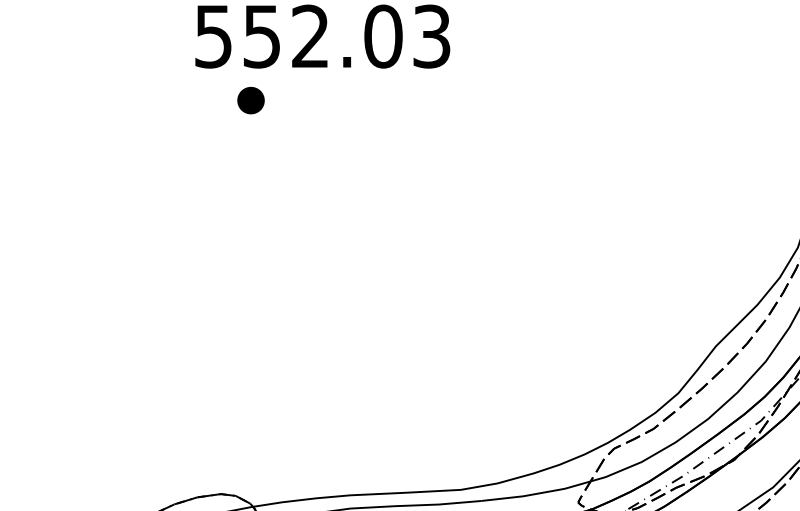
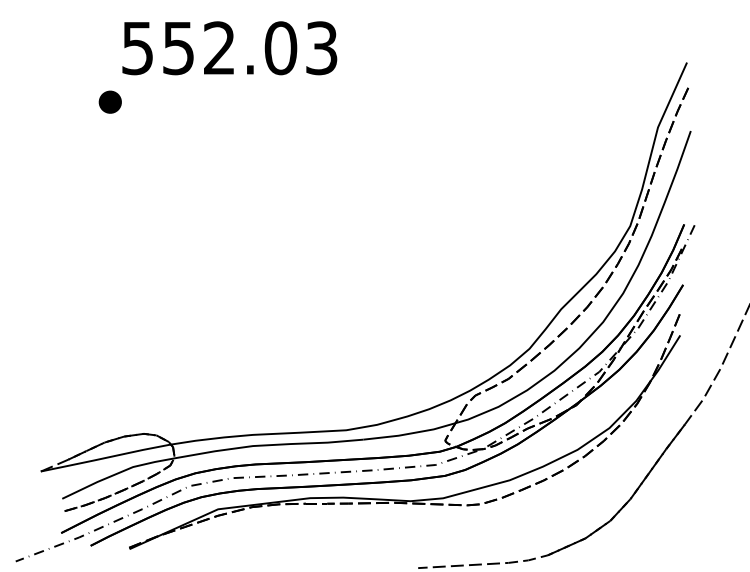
part: (250, 99) -> (109, 101), moved

